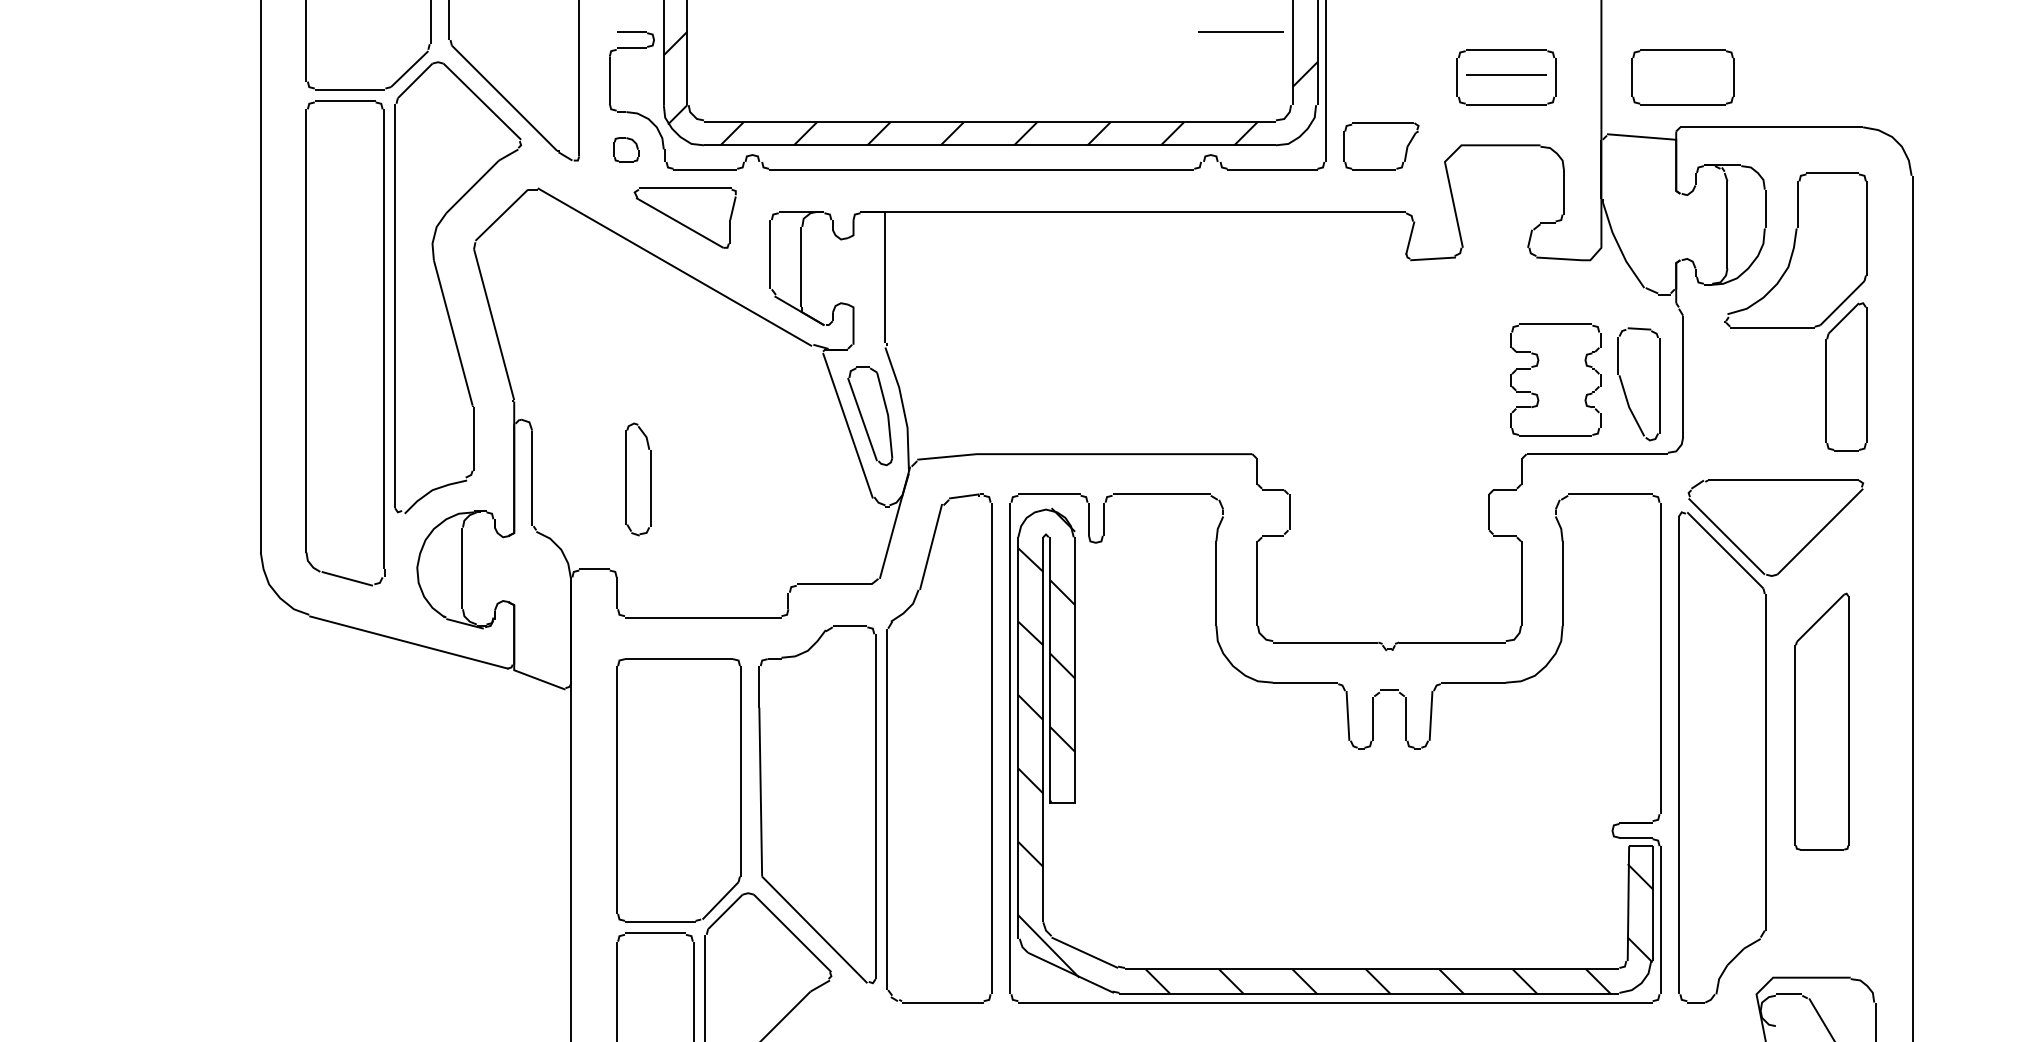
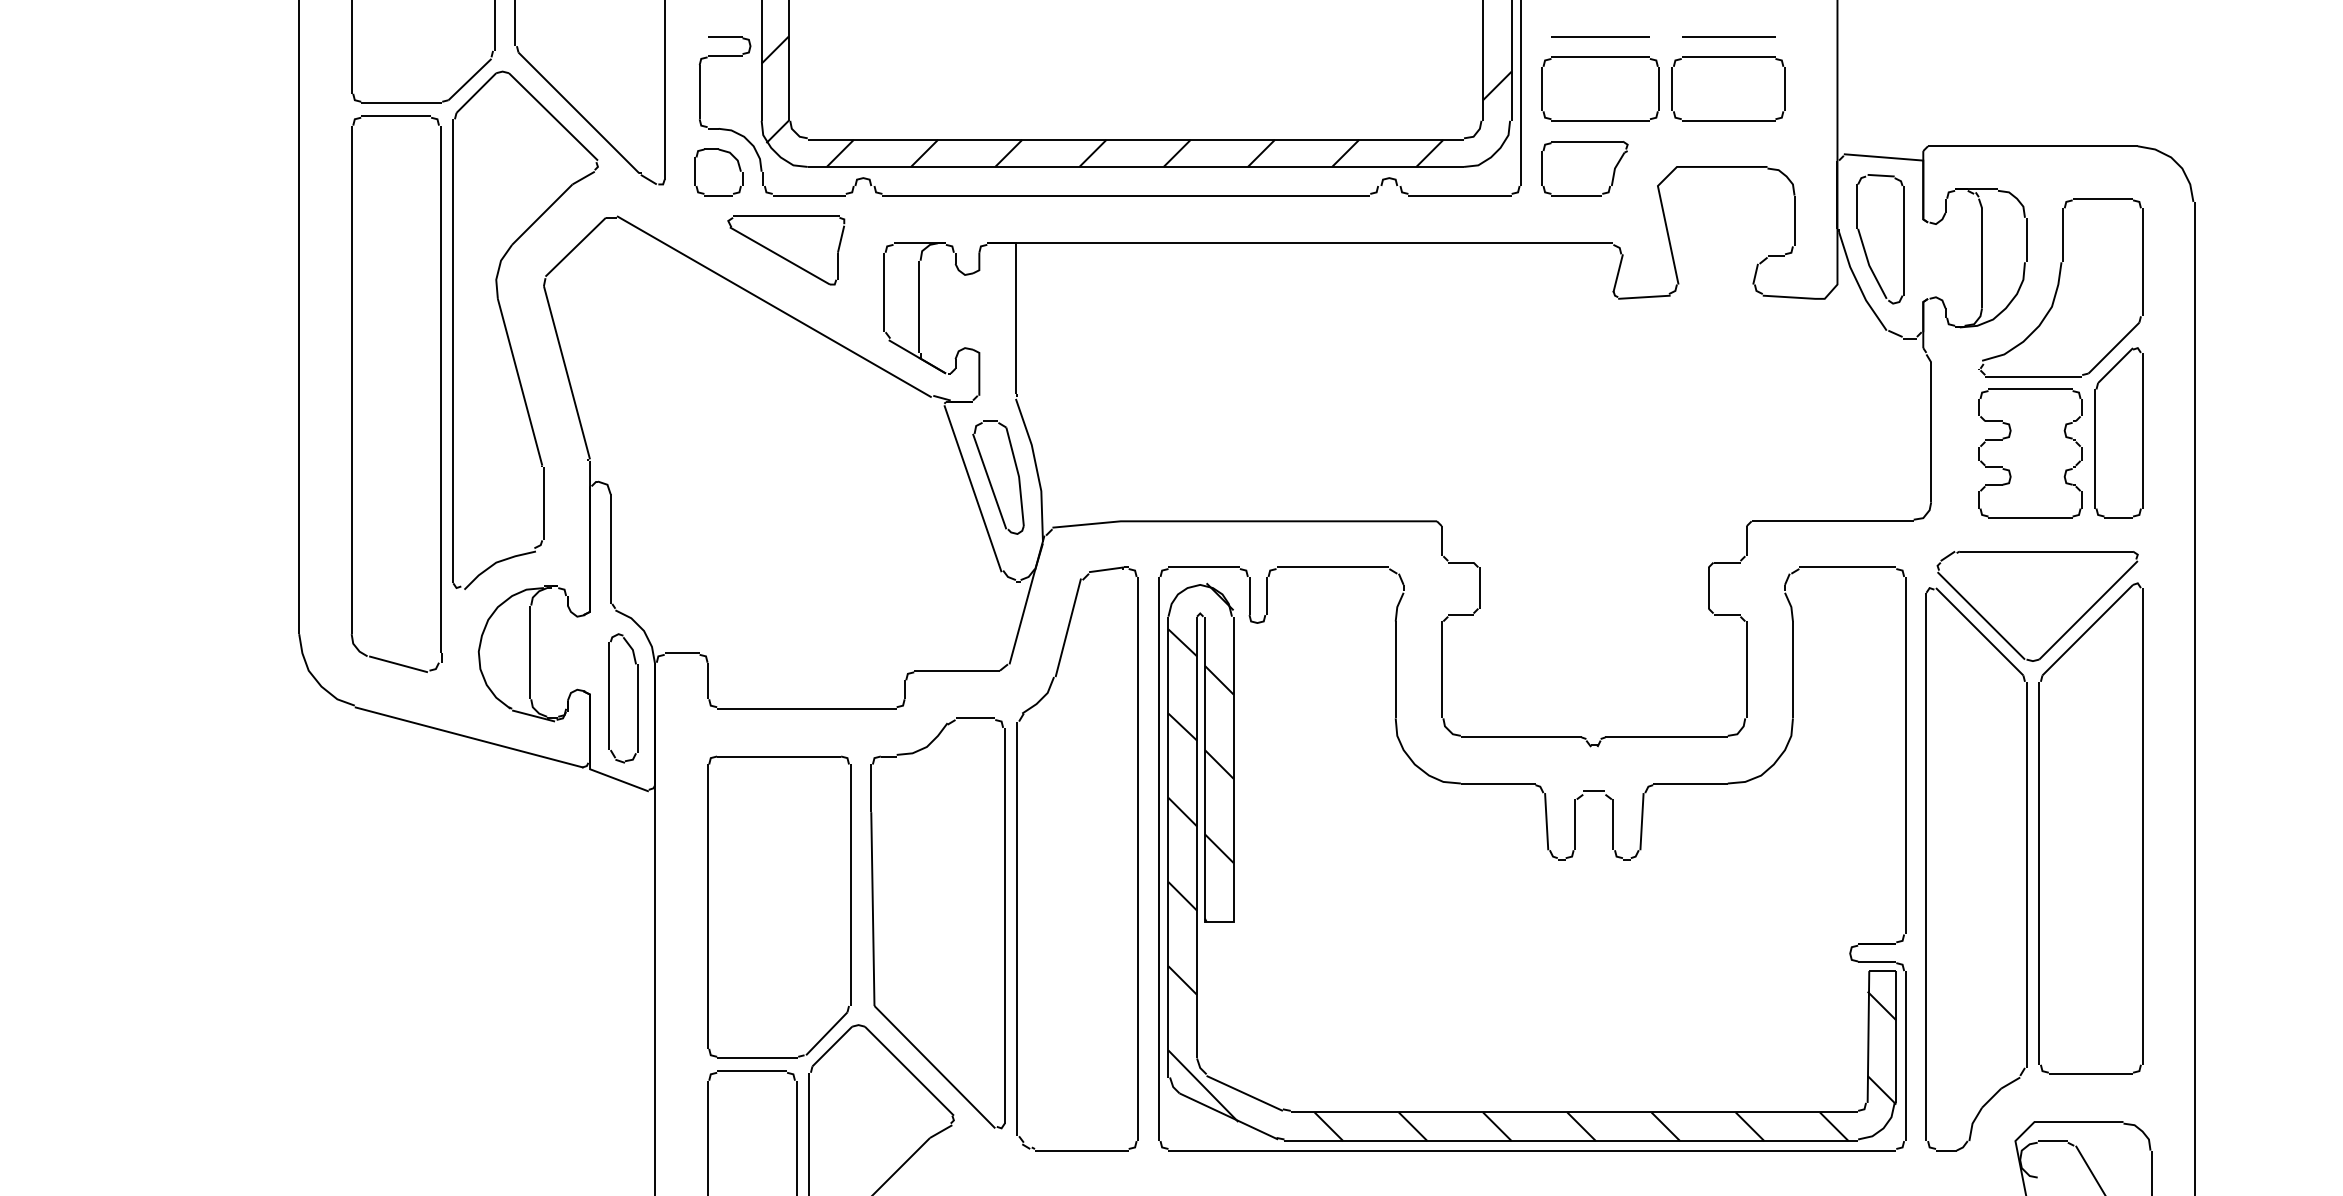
line: (1240, 31) -> (1600, 36), moved
line: (1506, 74) -> (1728, 36), moved
part: (1682, 77) -> (1600, 89), moved
part: (626, 149) -> (718, 171), size x1.67
part: (1555, 379) -> (2030, 452), moved
part: (1638, 384) -> (1880, 239), moved
part: (638, 479) -> (623, 698), moved
part: (1821, 721) -> (2089, 828), size x1.67

